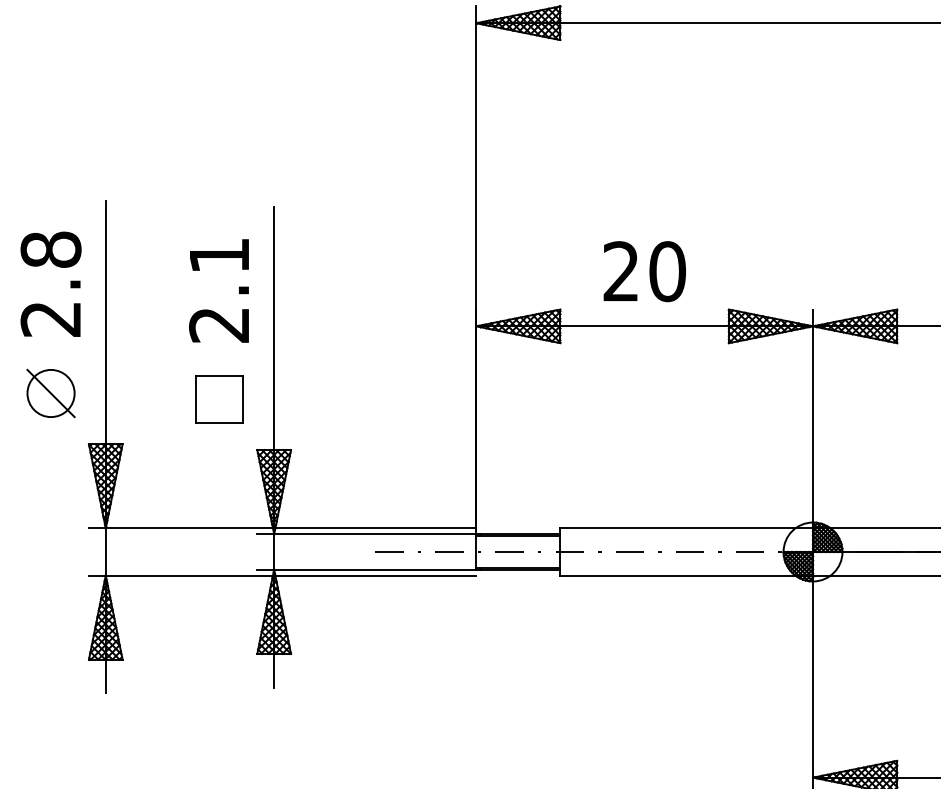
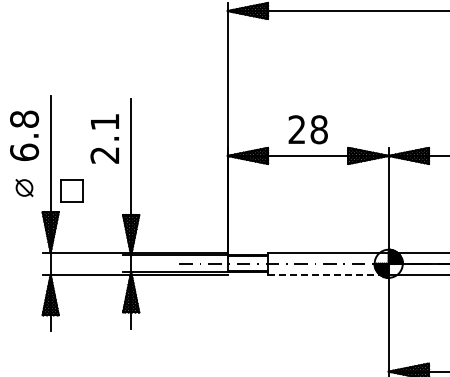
text: (666, 273) -> (318, 130), 20 -> 28
text: (51, 317) -> (24, 151), 2.8 -> 6.8
part: (51, 392) -> (24, 187), size x0.7
part: (218, 398) -> (71, 190), moved
line: (687, 576) -> (328, 275), solid -> dashed

